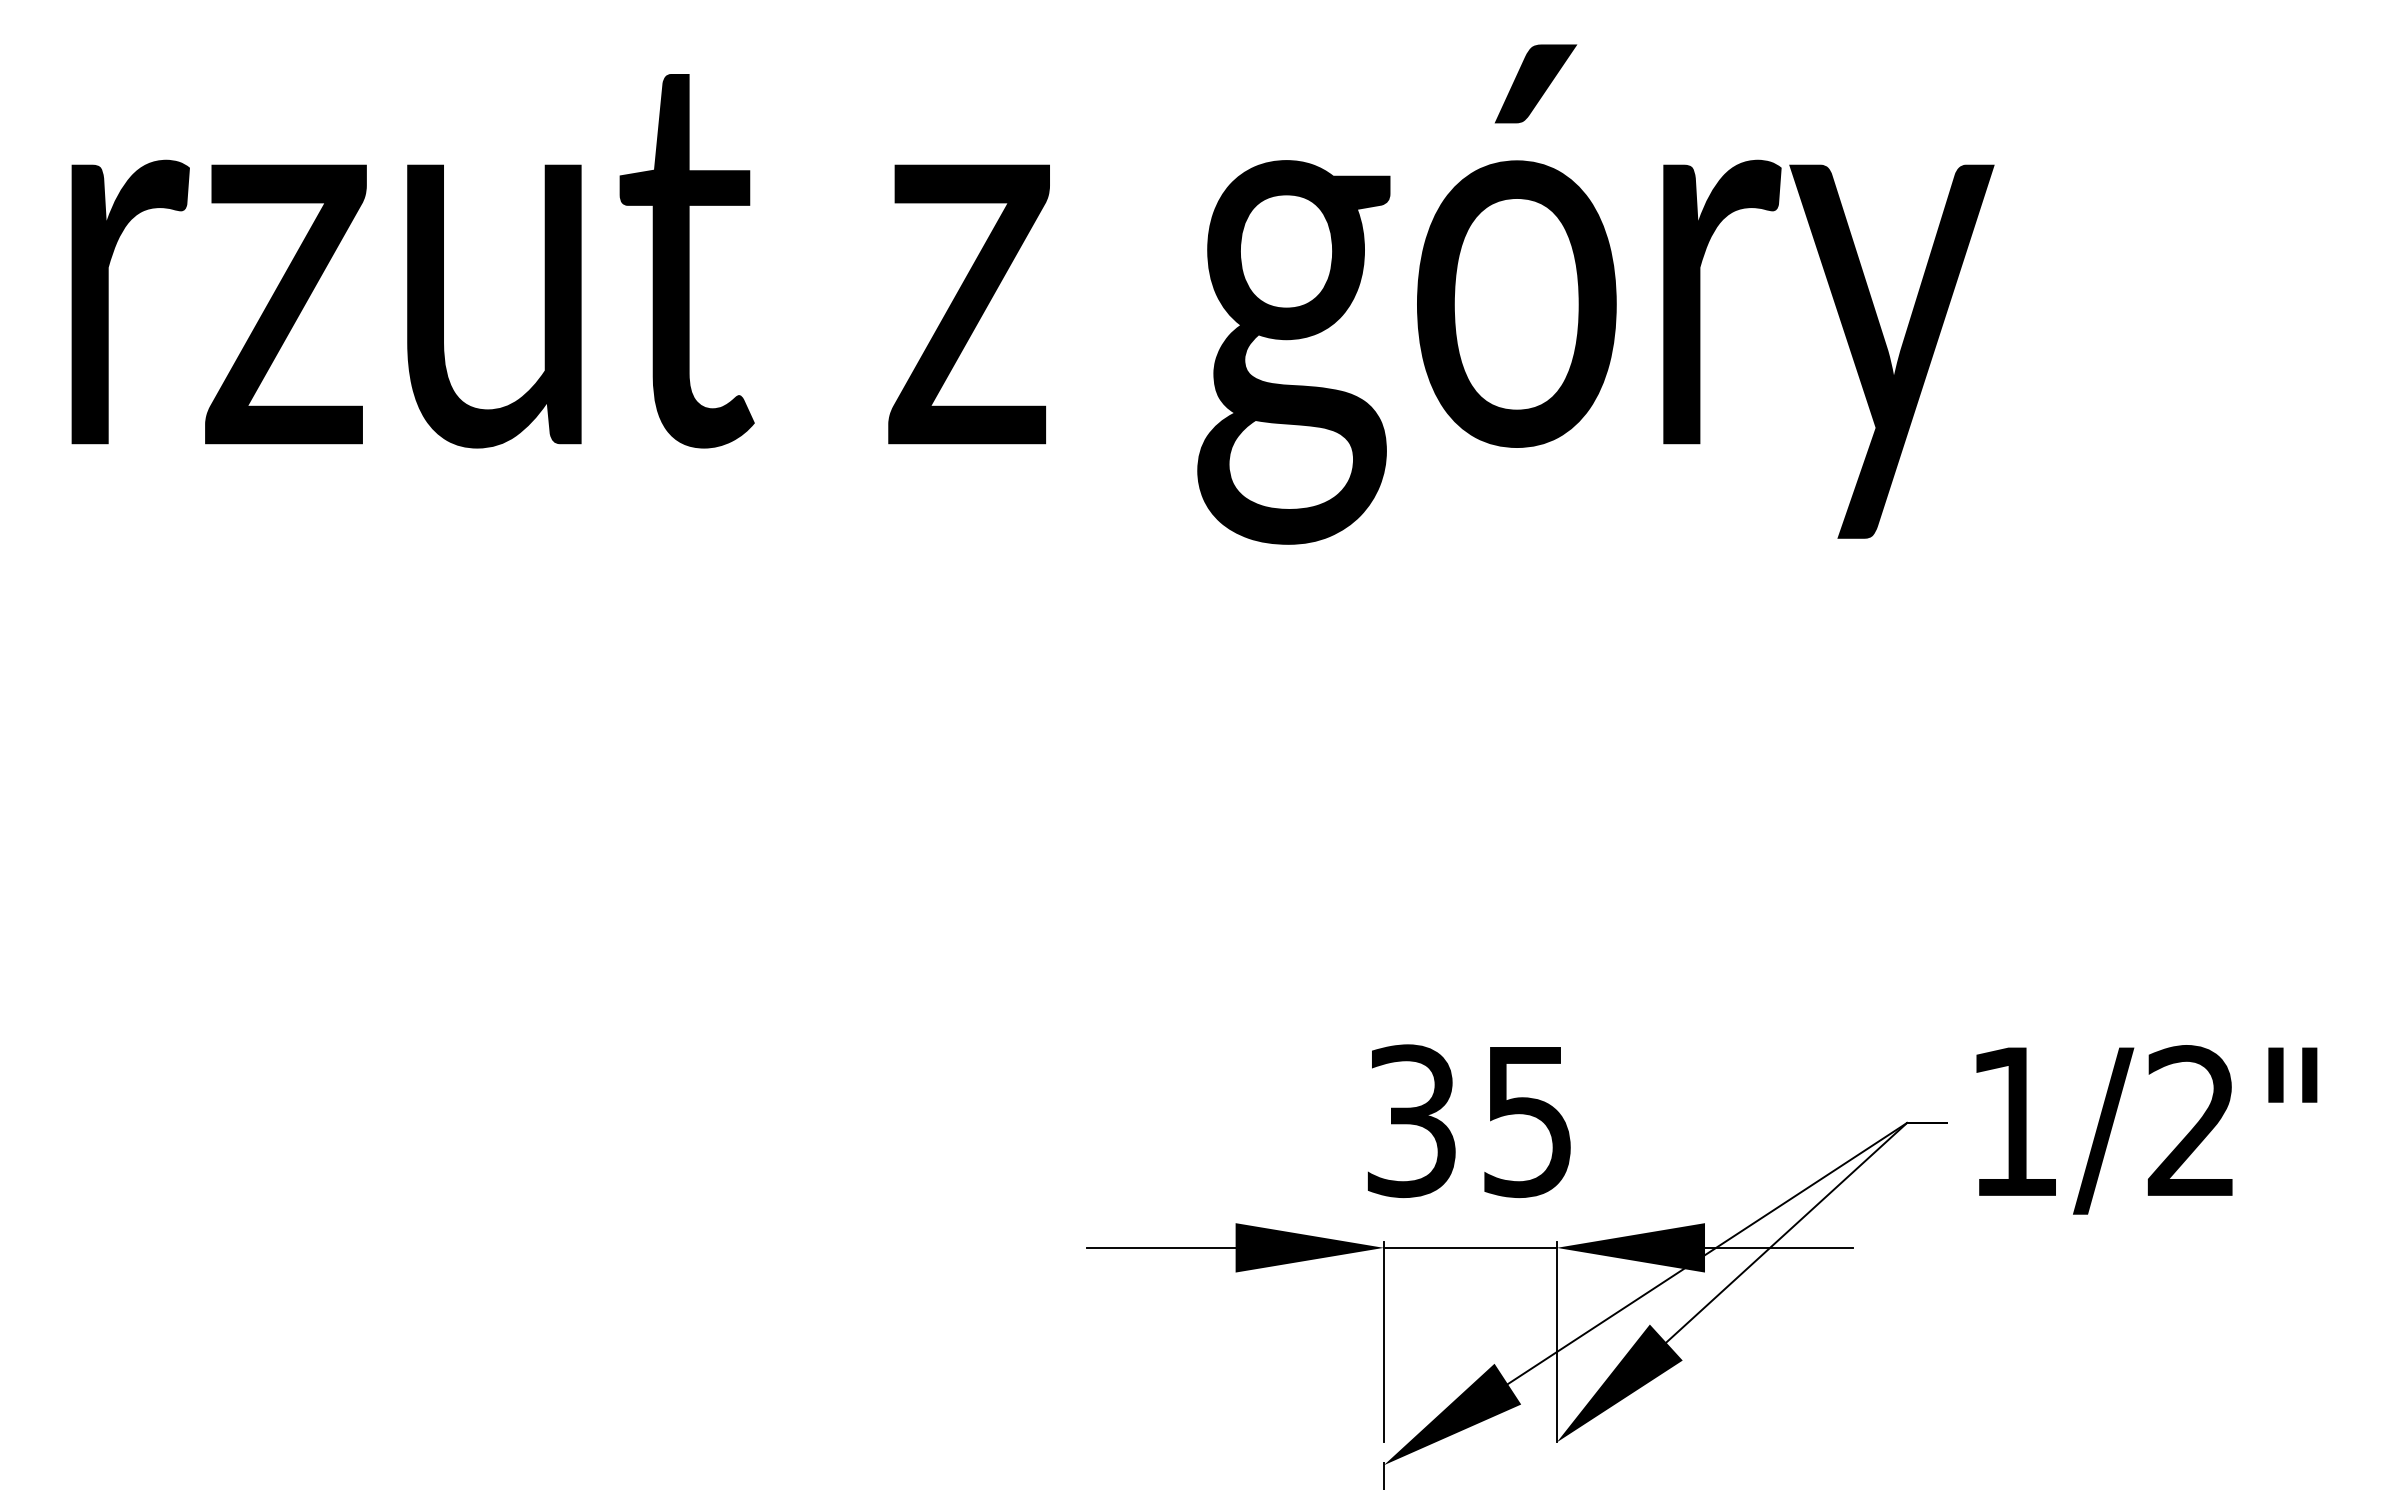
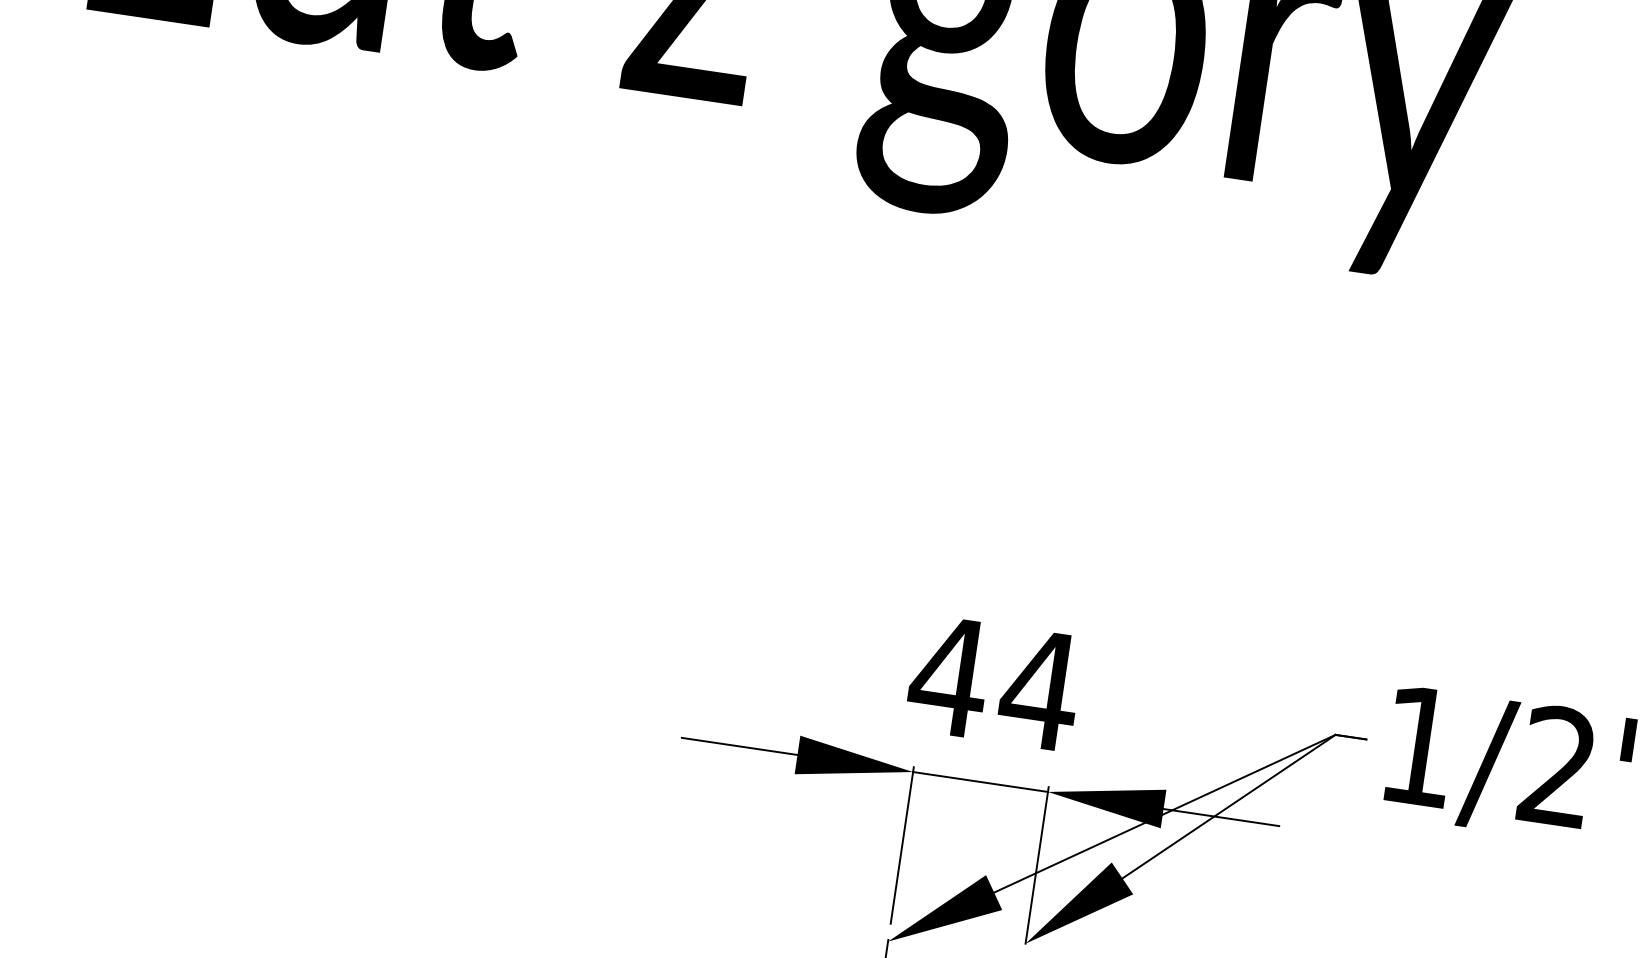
text: (1469, 1121) -> (994, 683), 35 -> 44

